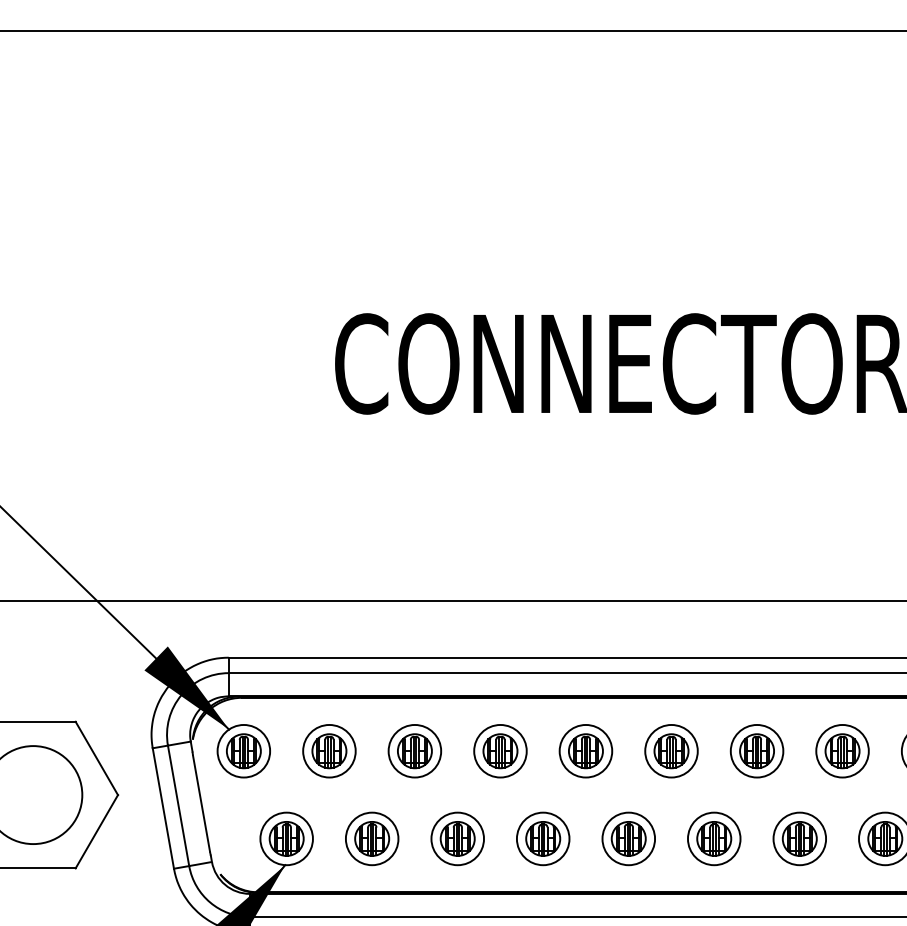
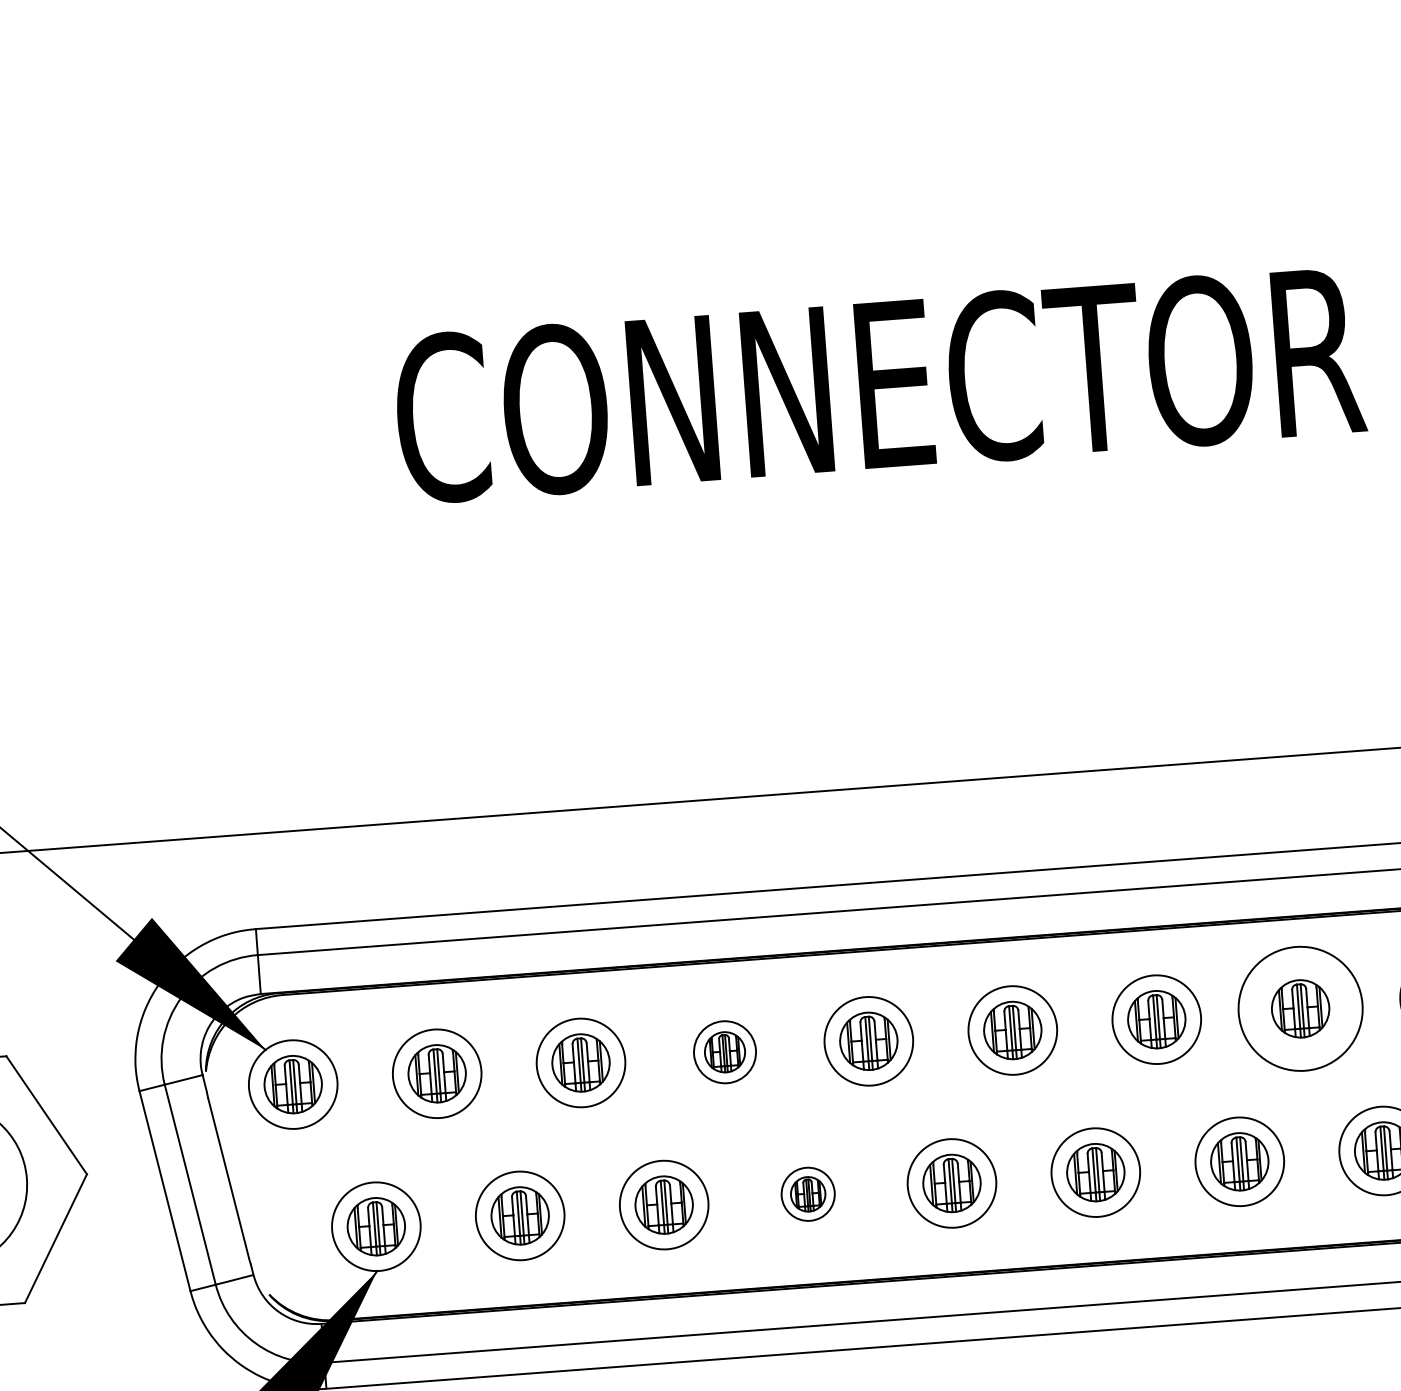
circle: (842, 750) -> (1300, 1007), size x1.4
part: (500, 751) -> (725, 1052), size x0.7
part: (543, 838) -> (808, 1193), size x0.6

